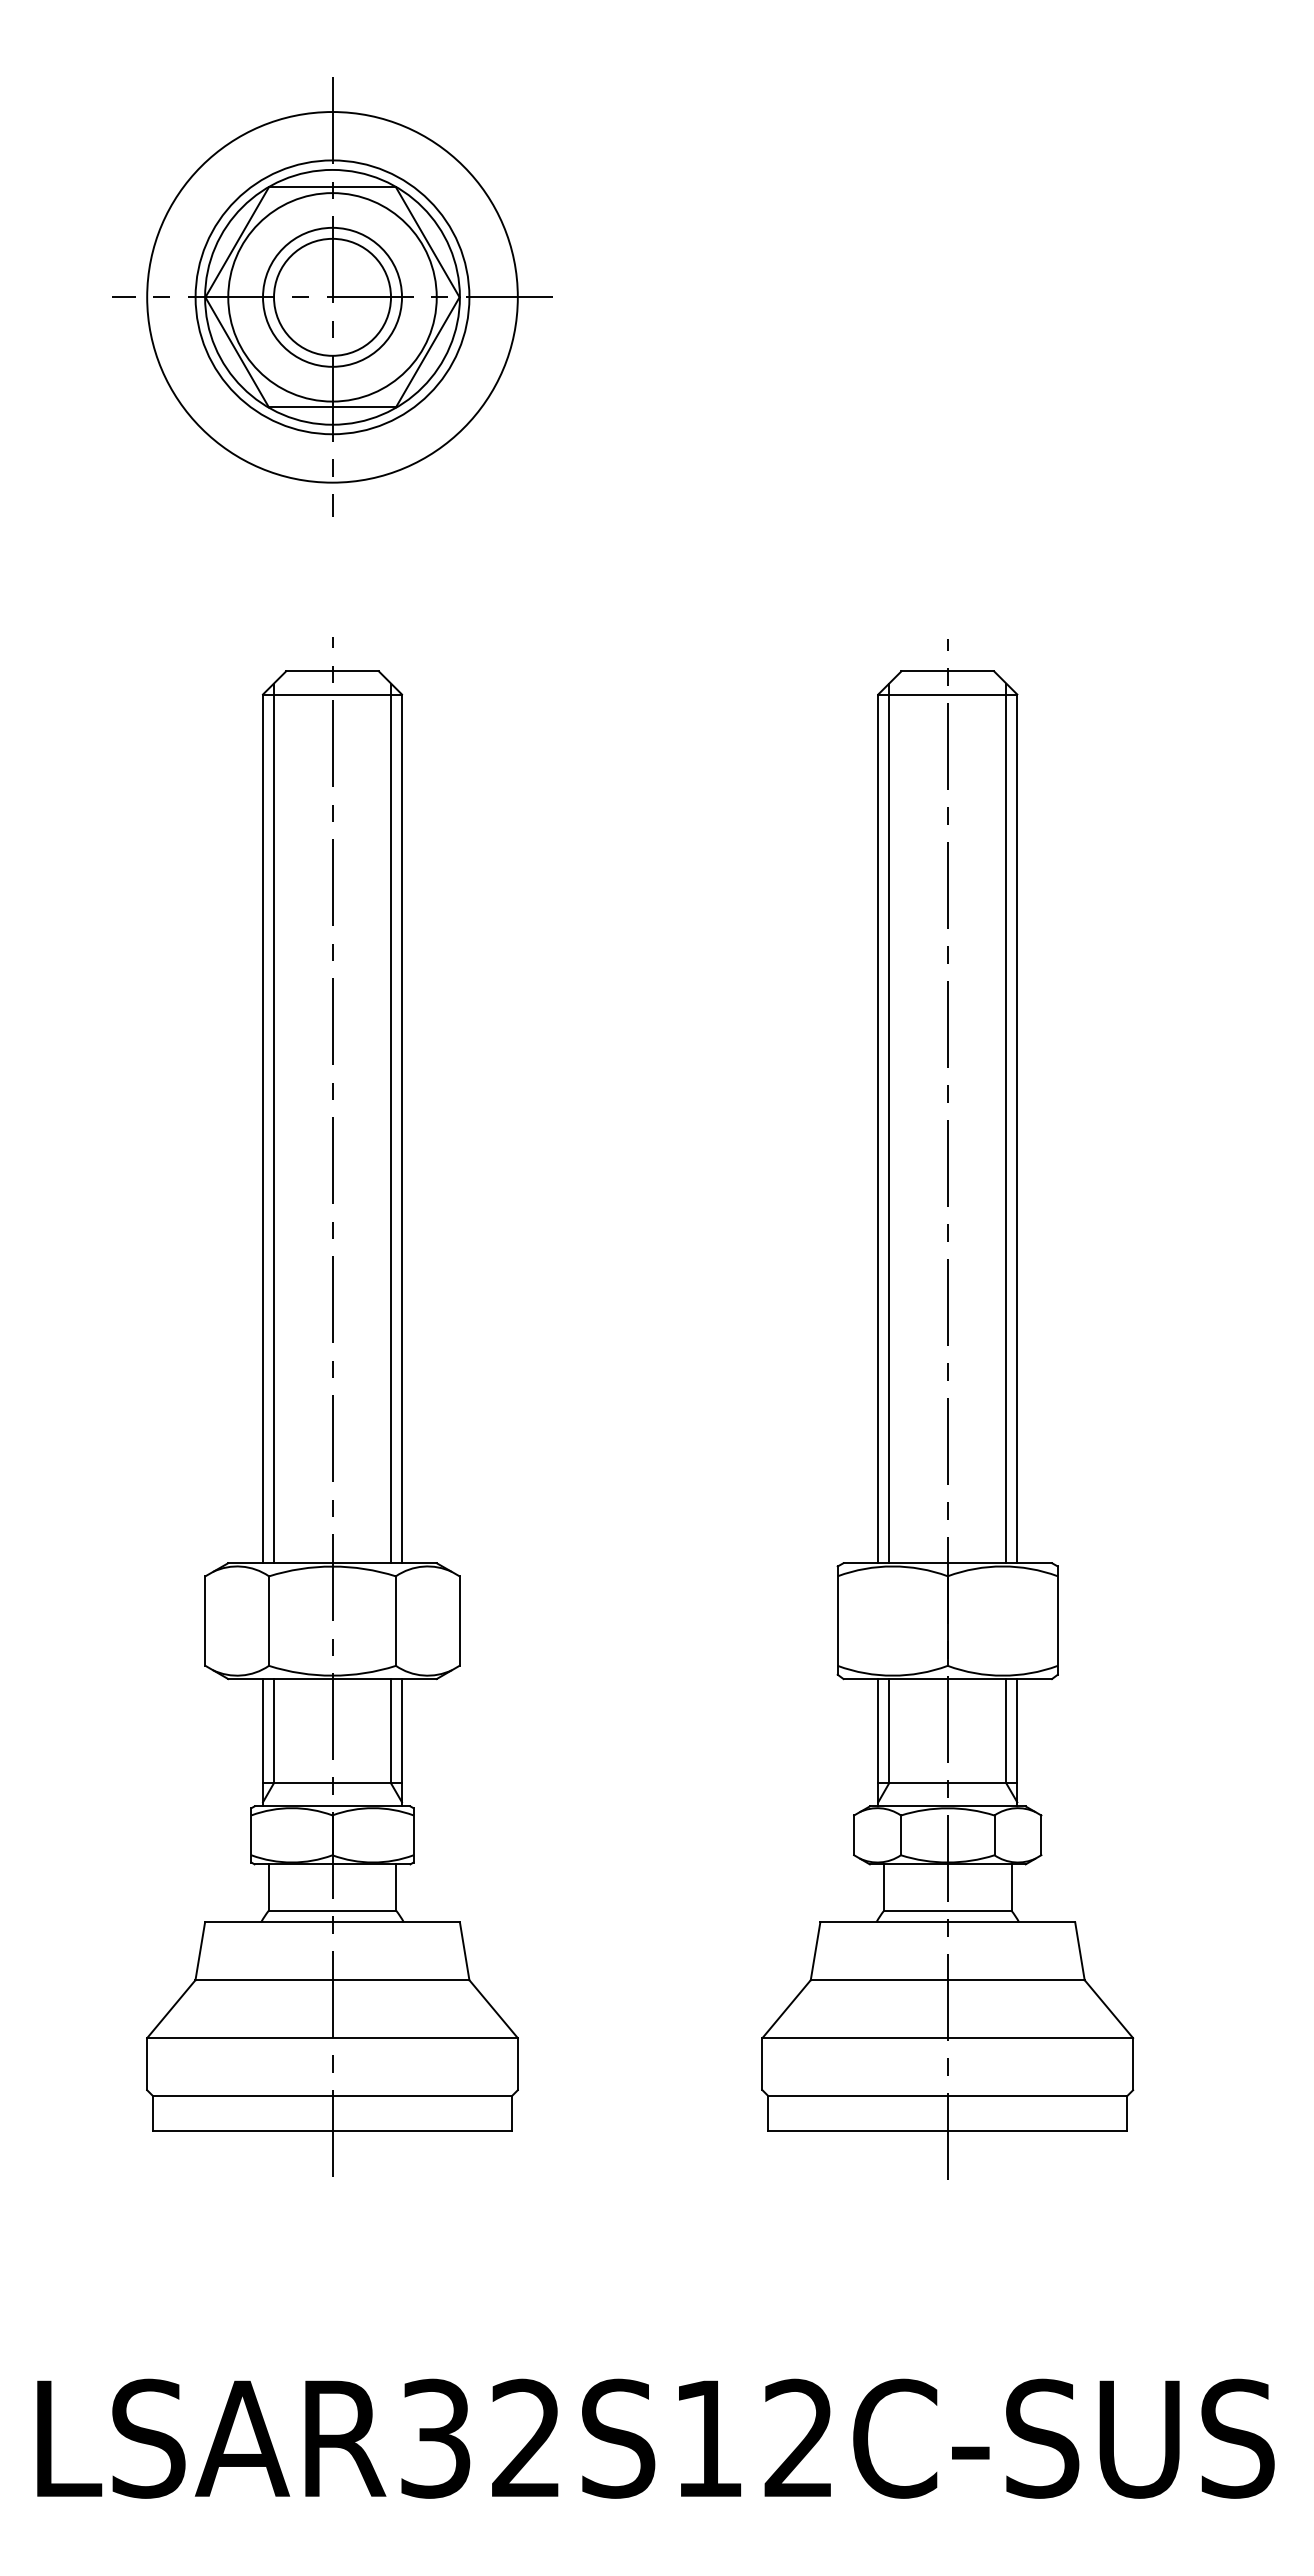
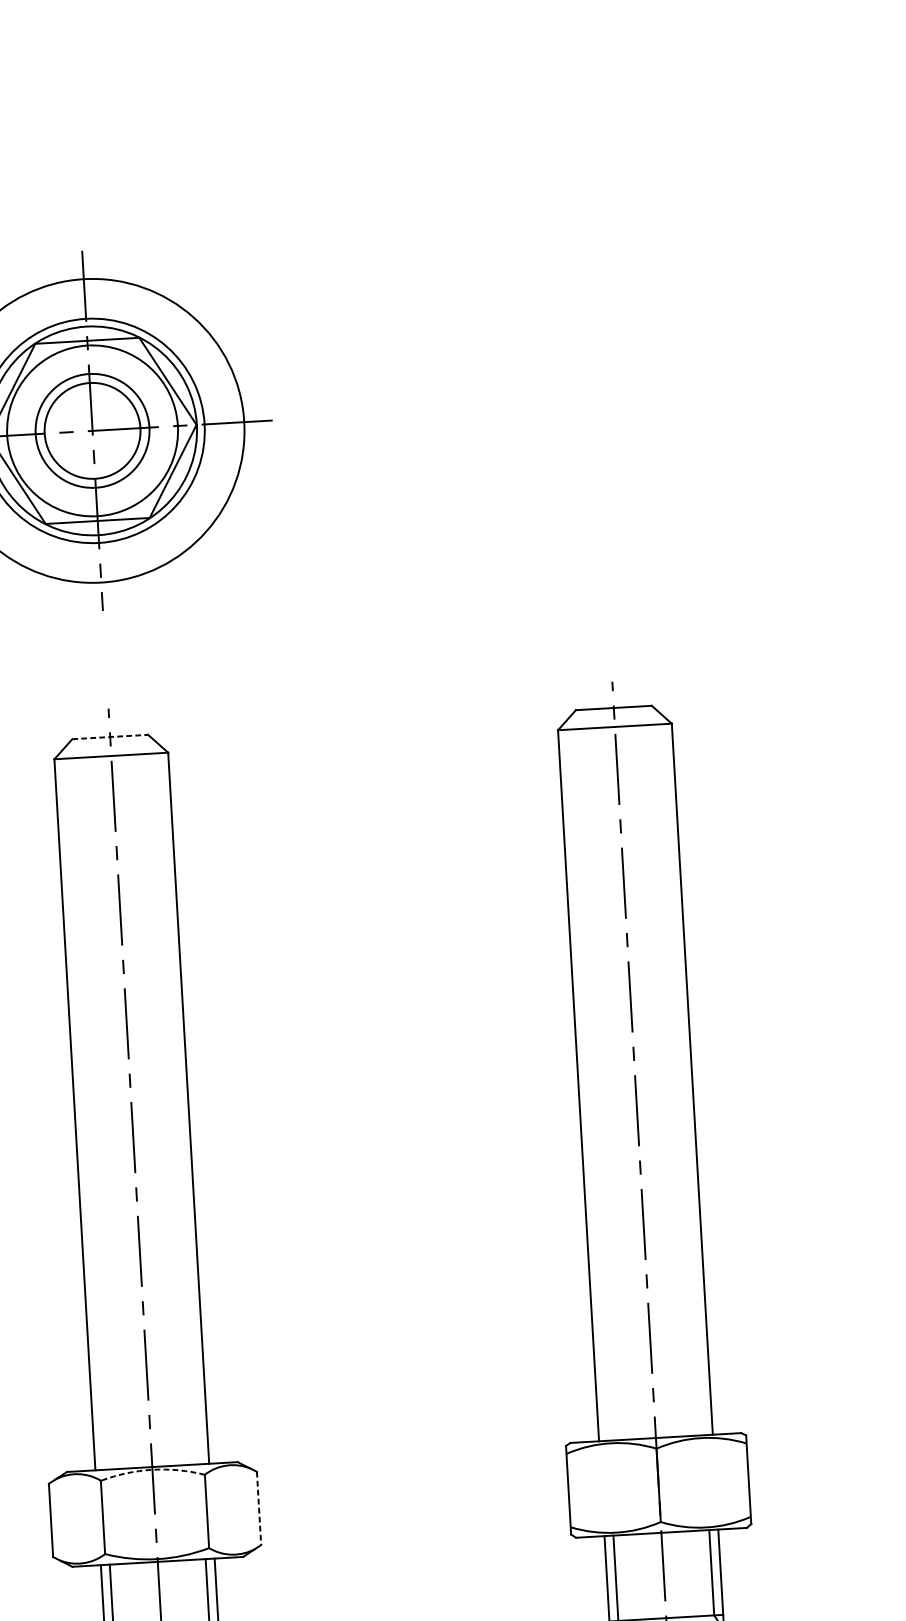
line: (333, 671) -> (111, 737), solid -> dashed
line: (273, 1123) -> (83, 1109), removed
line: (391, 1123) -> (179, 1104), removed
line: (889, 1123) -> (587, 1080), removed
line: (1006, 1123) -> (683, 1075), removed
arc: (332, 1566) -> (152, 1469), solid -> dashed
line: (459, 1621) -> (259, 1508), solid -> dashed

